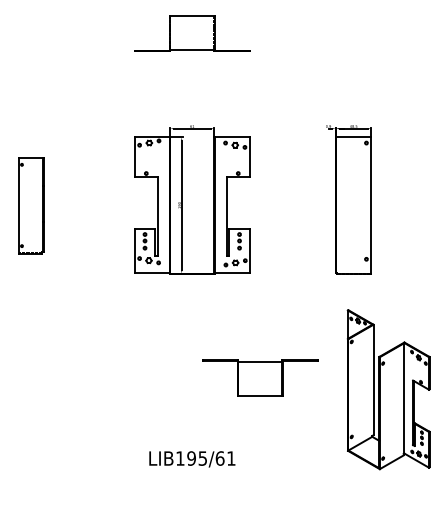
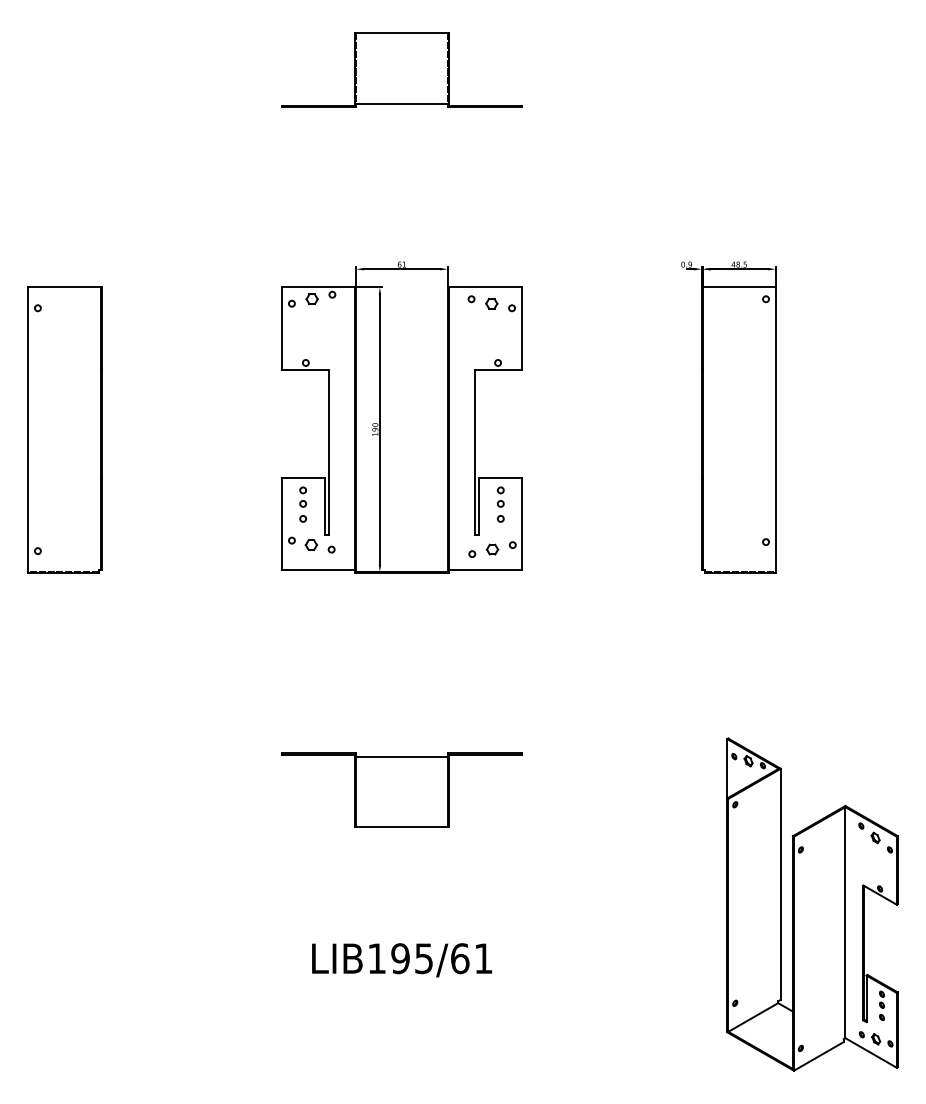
part: (30, 205) -> (63, 429), size x1.43
part: (260, 377) -> (402, 789), moved
part: (388, 389) -> (812, 904), moved

